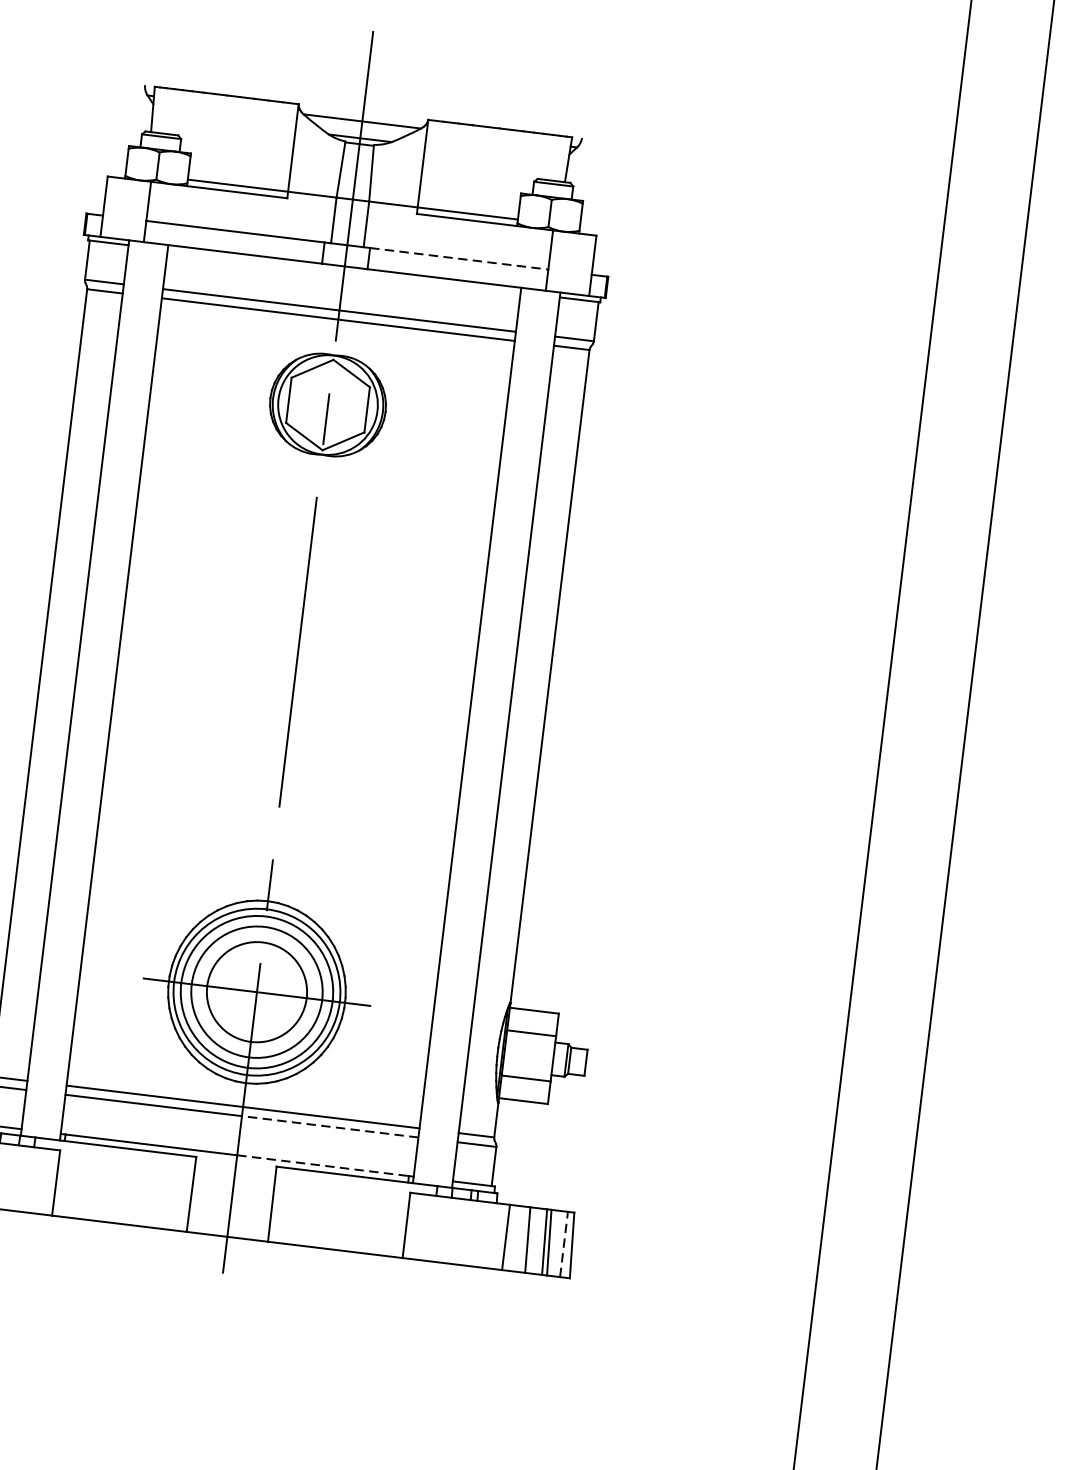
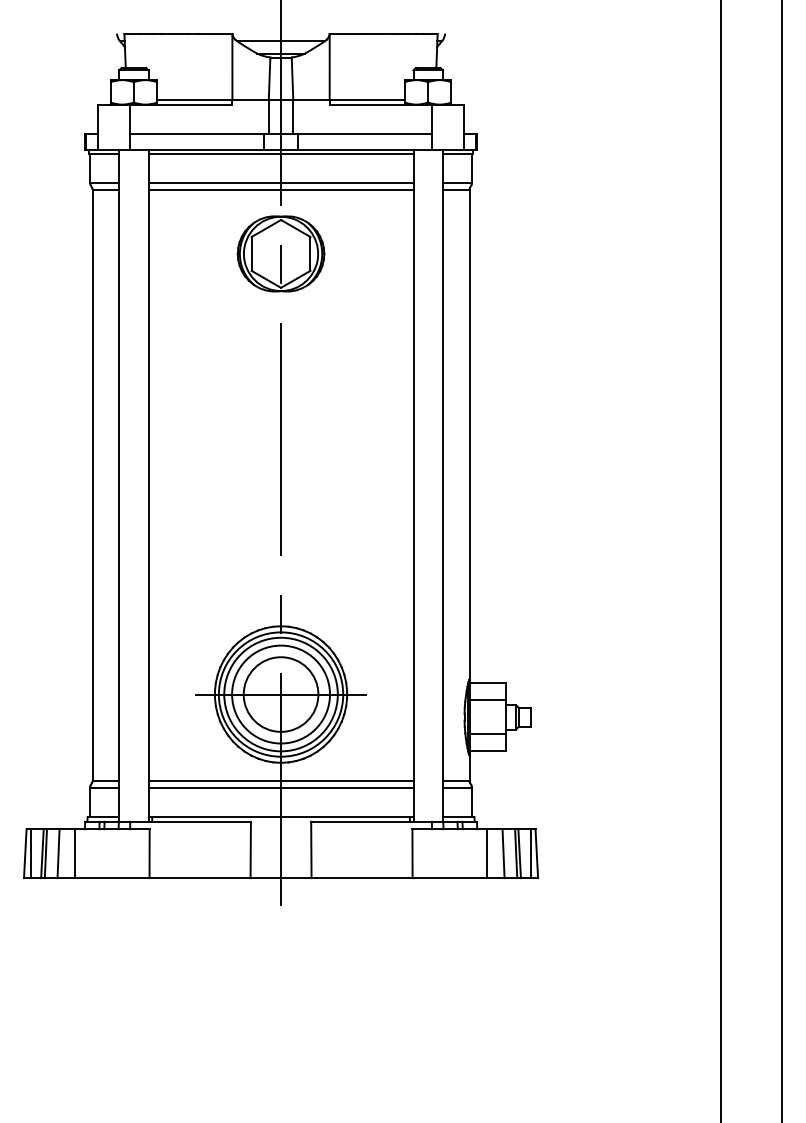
line: (459, 258) -> (365, 133), dashed -> solid
line: (343, 271) -> (280, 153), added
line: (329, 1126) -> (346, 787), dashed -> solid
line: (323, 1165) -> (345, 816), dashed -> solid
line: (563, 1244) -> (530, 853), dashed -> solid

